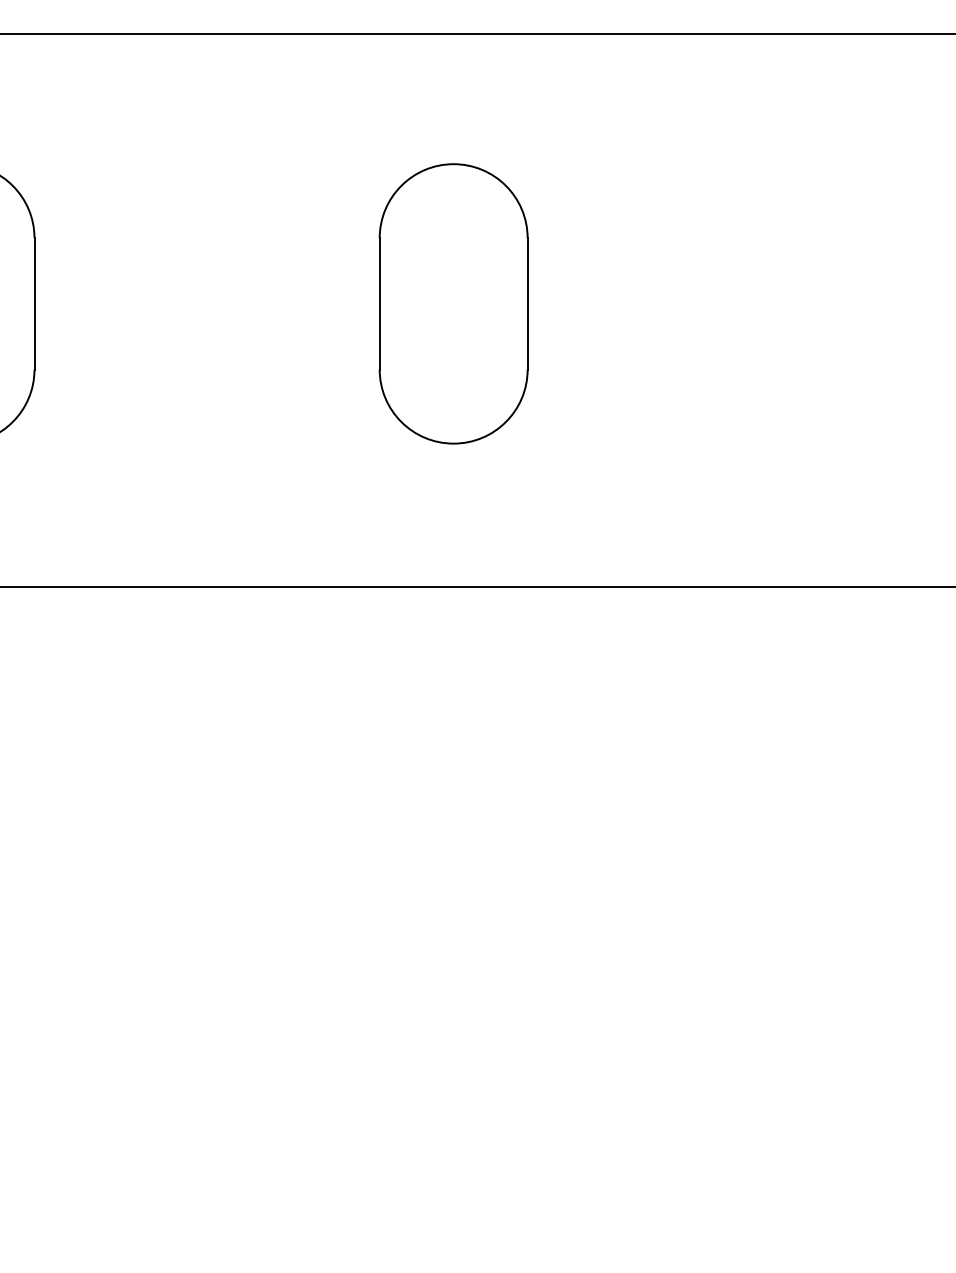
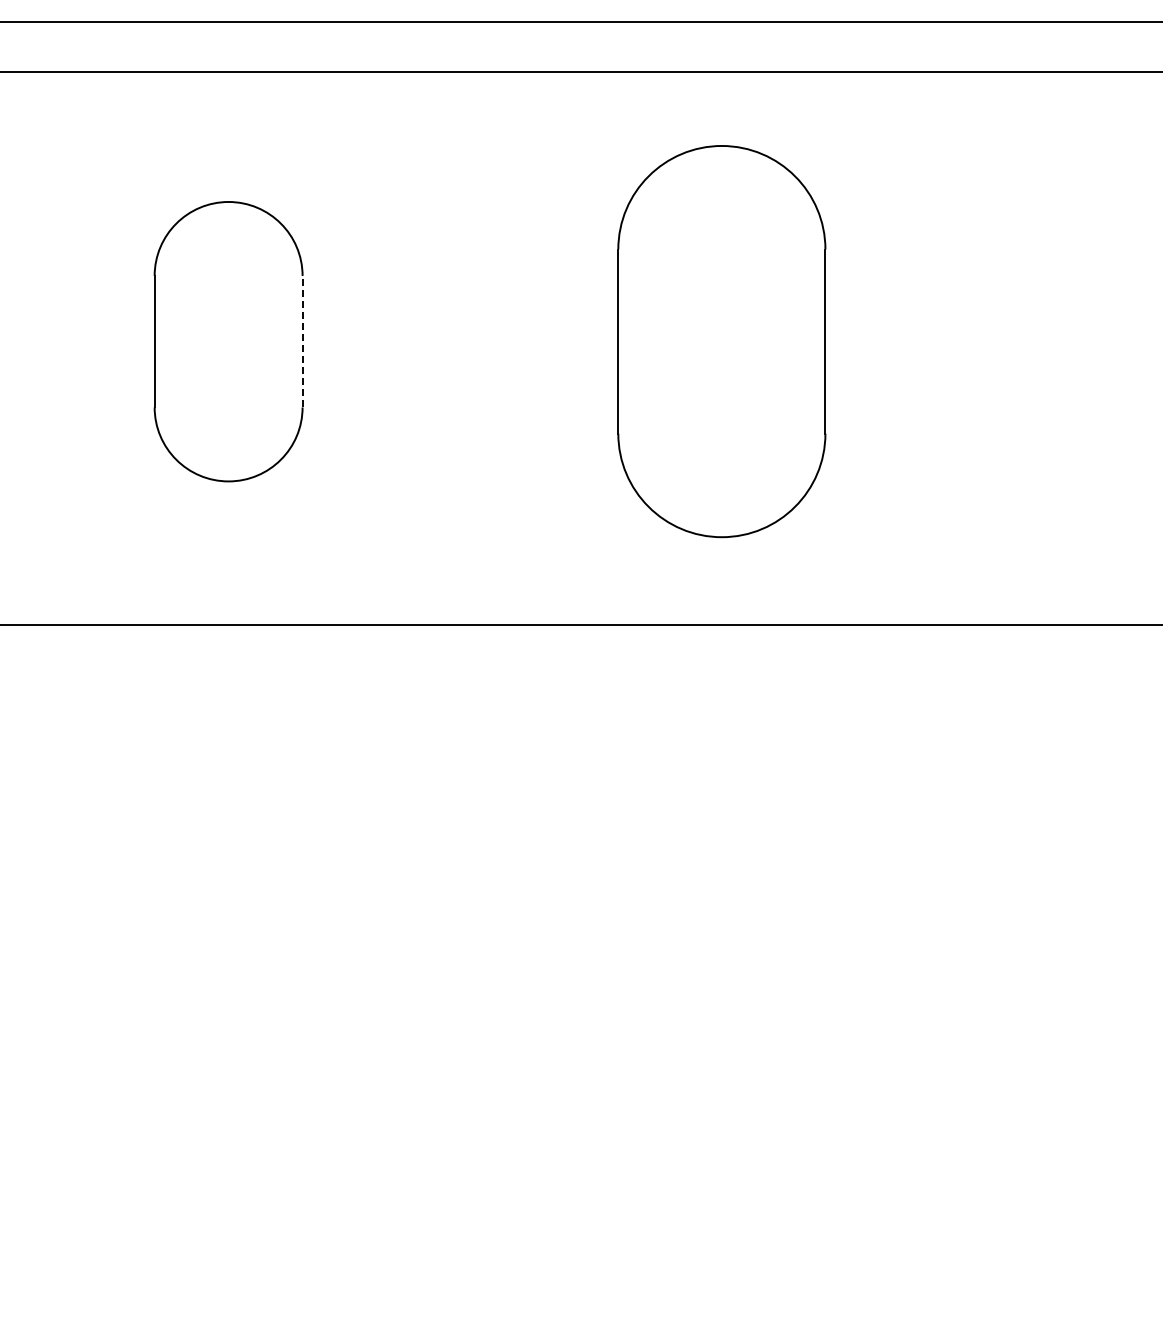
line: (34, 303) -> (302, 341), solid -> dashed
part: (453, 303) -> (721, 341), size x1.4

